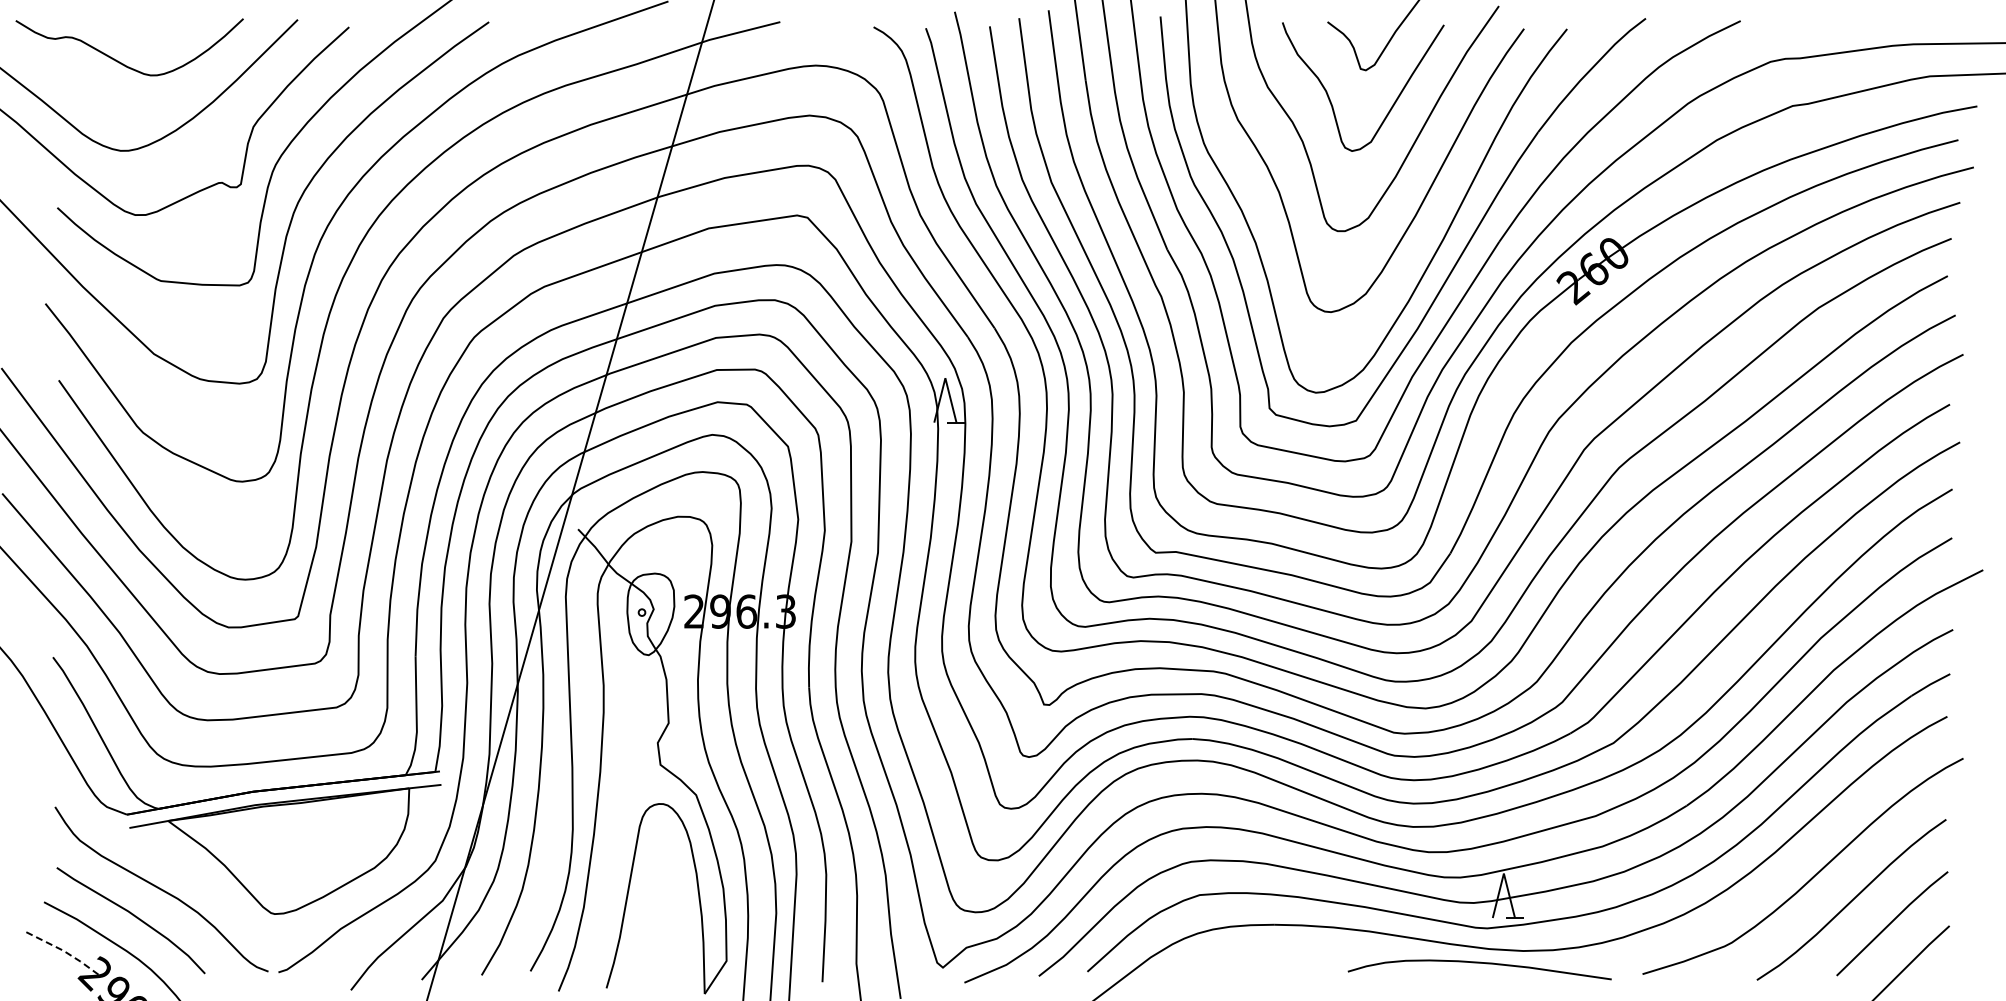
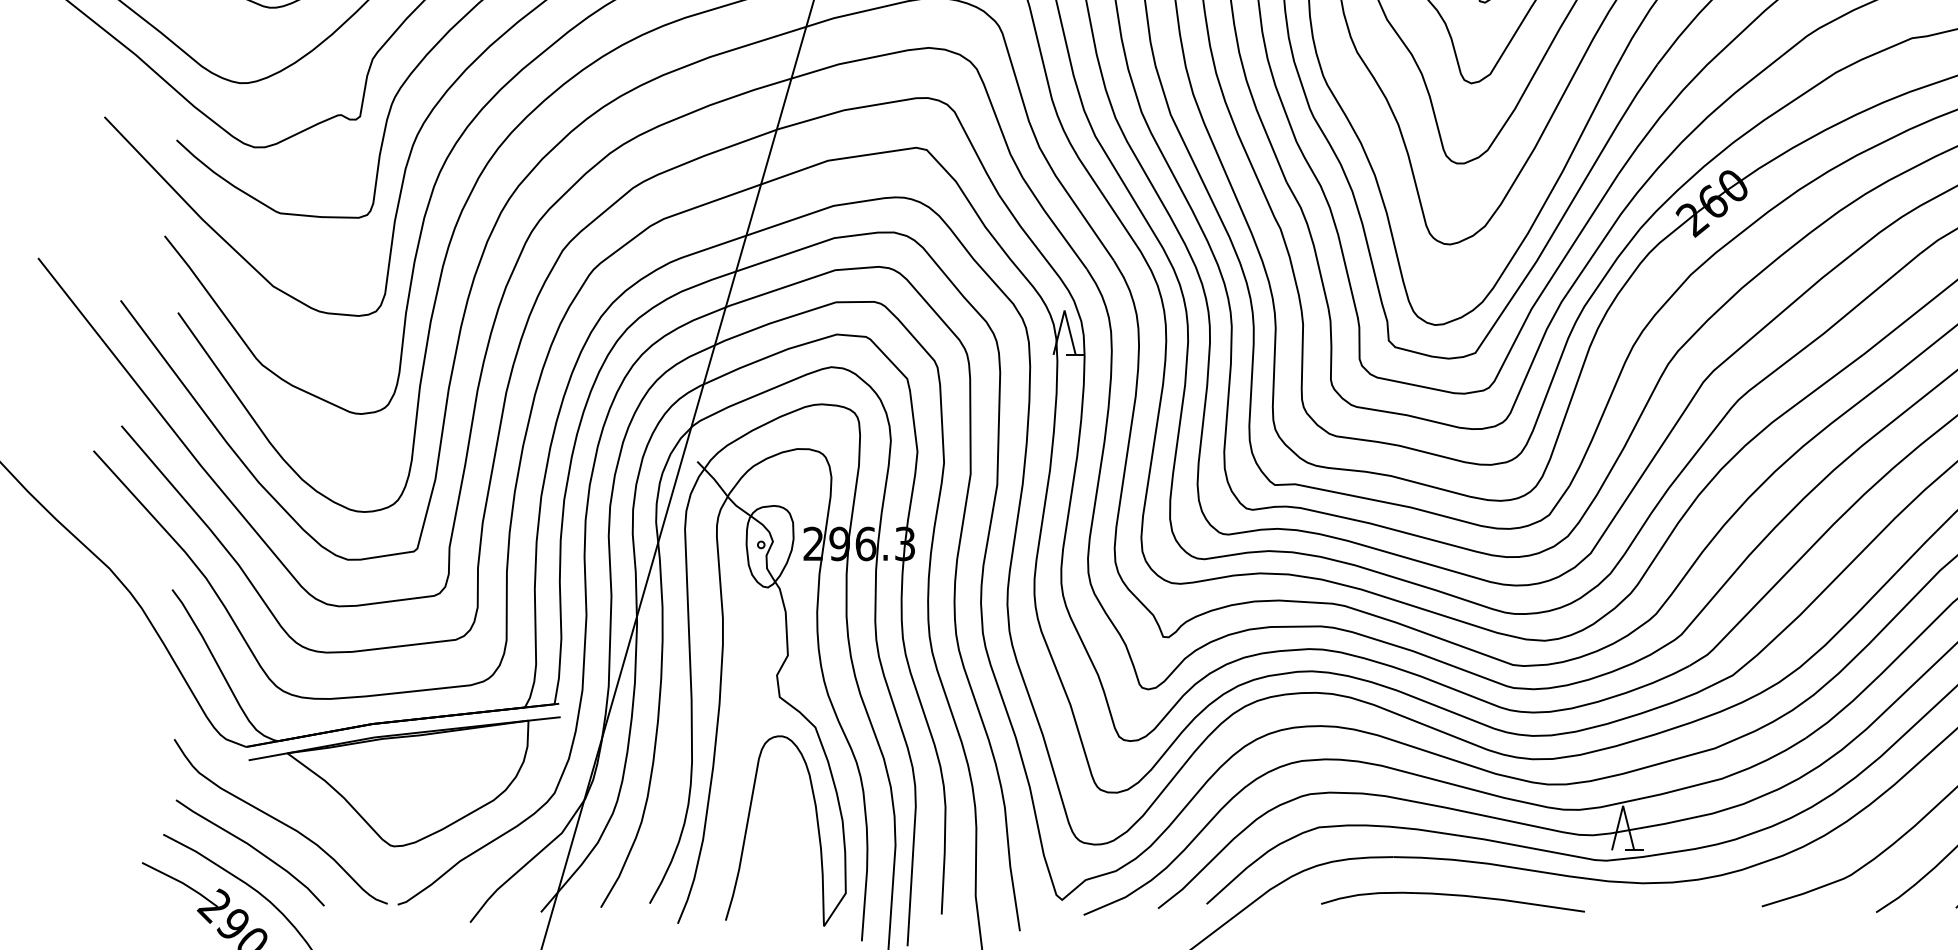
line: (63, 950) -> (182, 882), dashed -> solid
curve: (1479, 963) -> (1452, 895), moved

